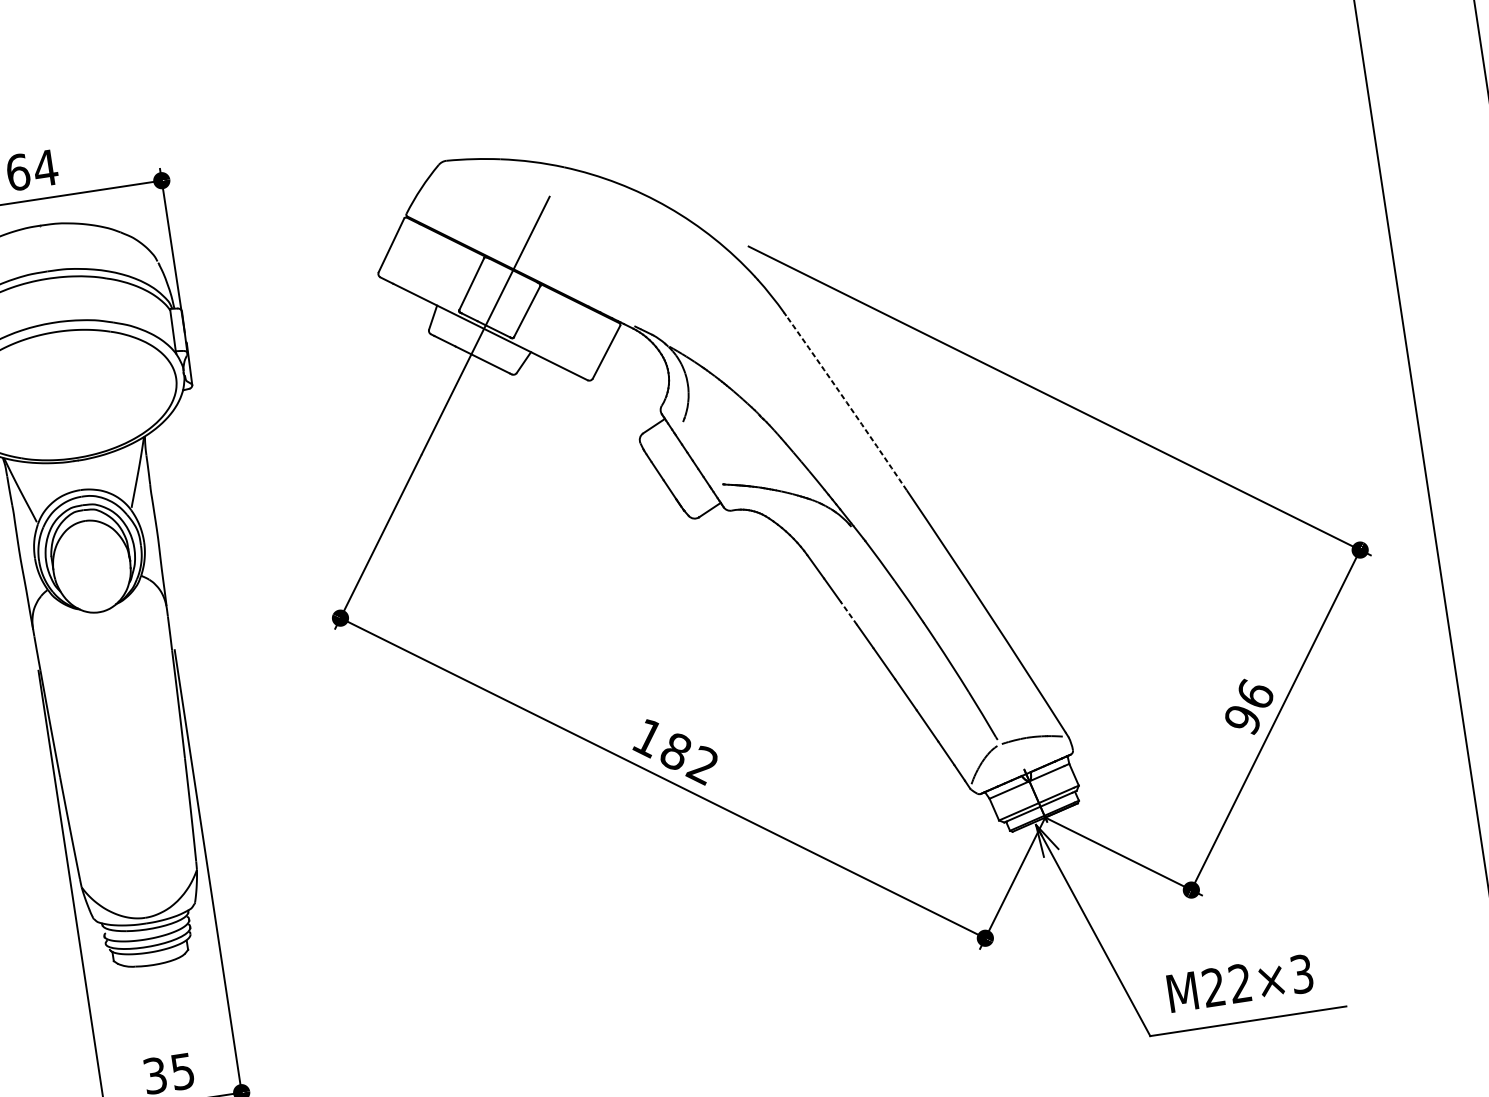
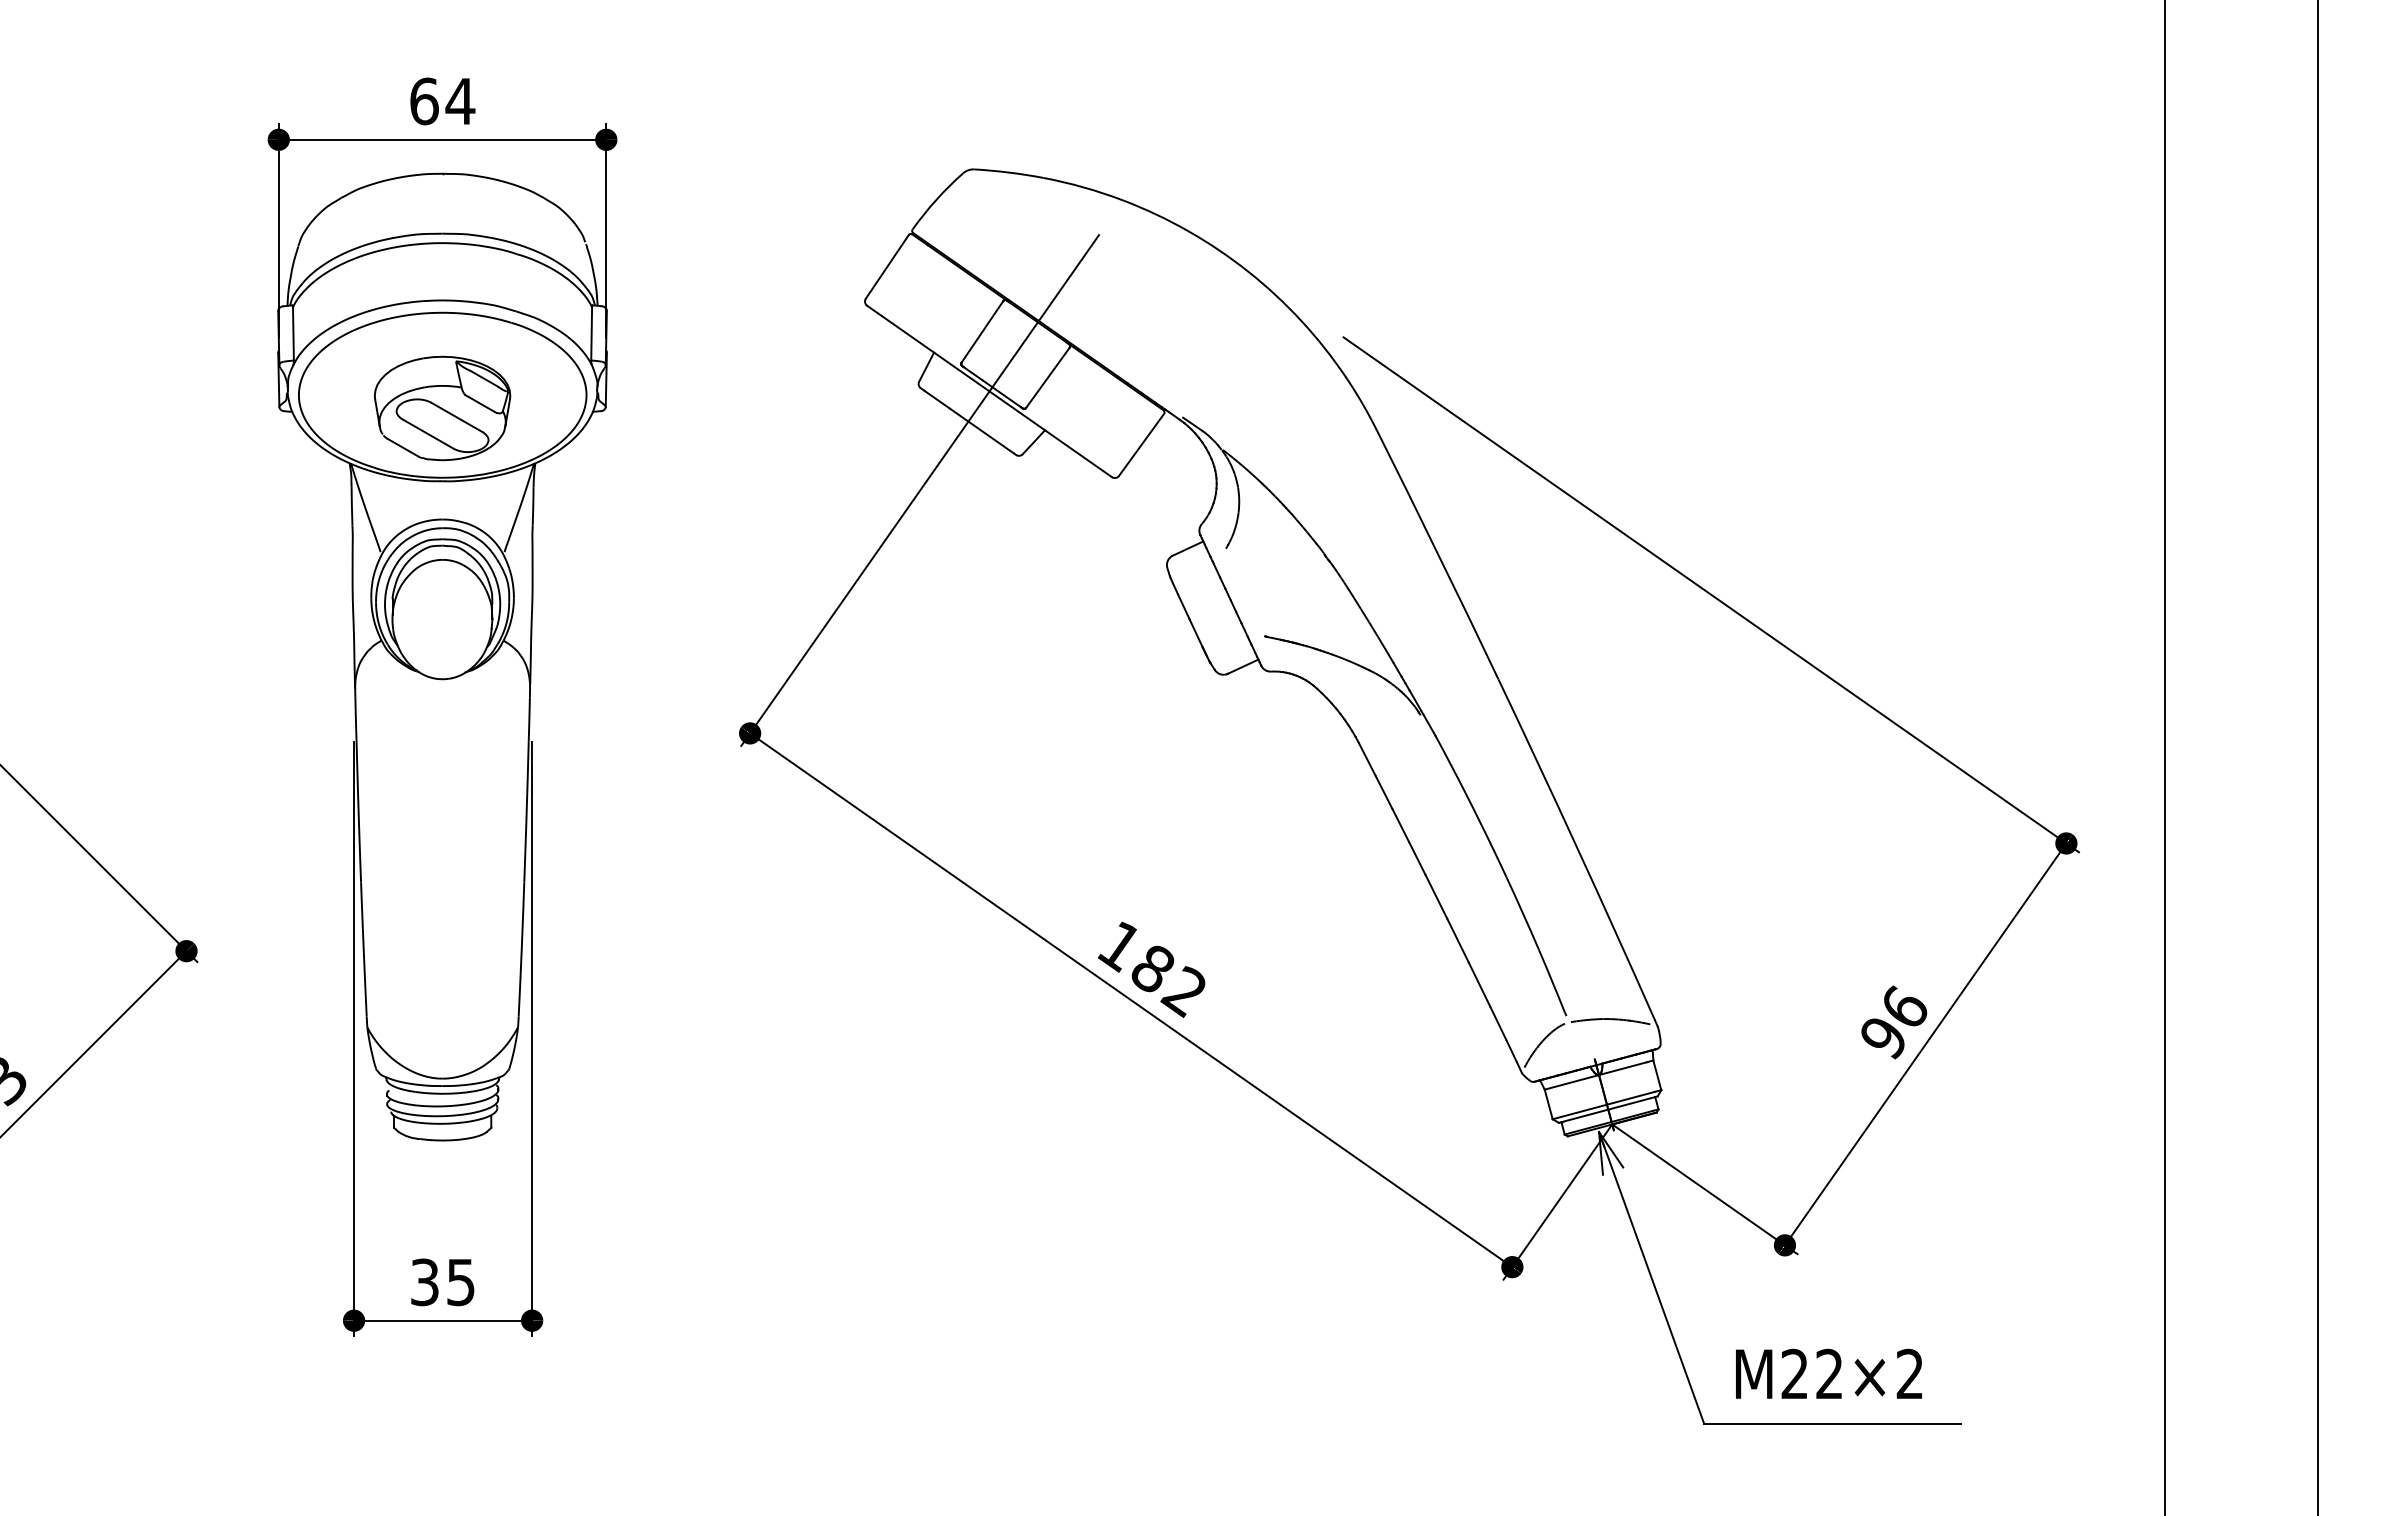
arc: (846, 402) -> (1438, 555), dashed -> solid
part: (67, 405) -> (442, 408), added
line: (848, 613) -> (1400, 825), dashed -> solid
text: (1301, 974) -> (1909, 1374), M22×3 -> M22×2

